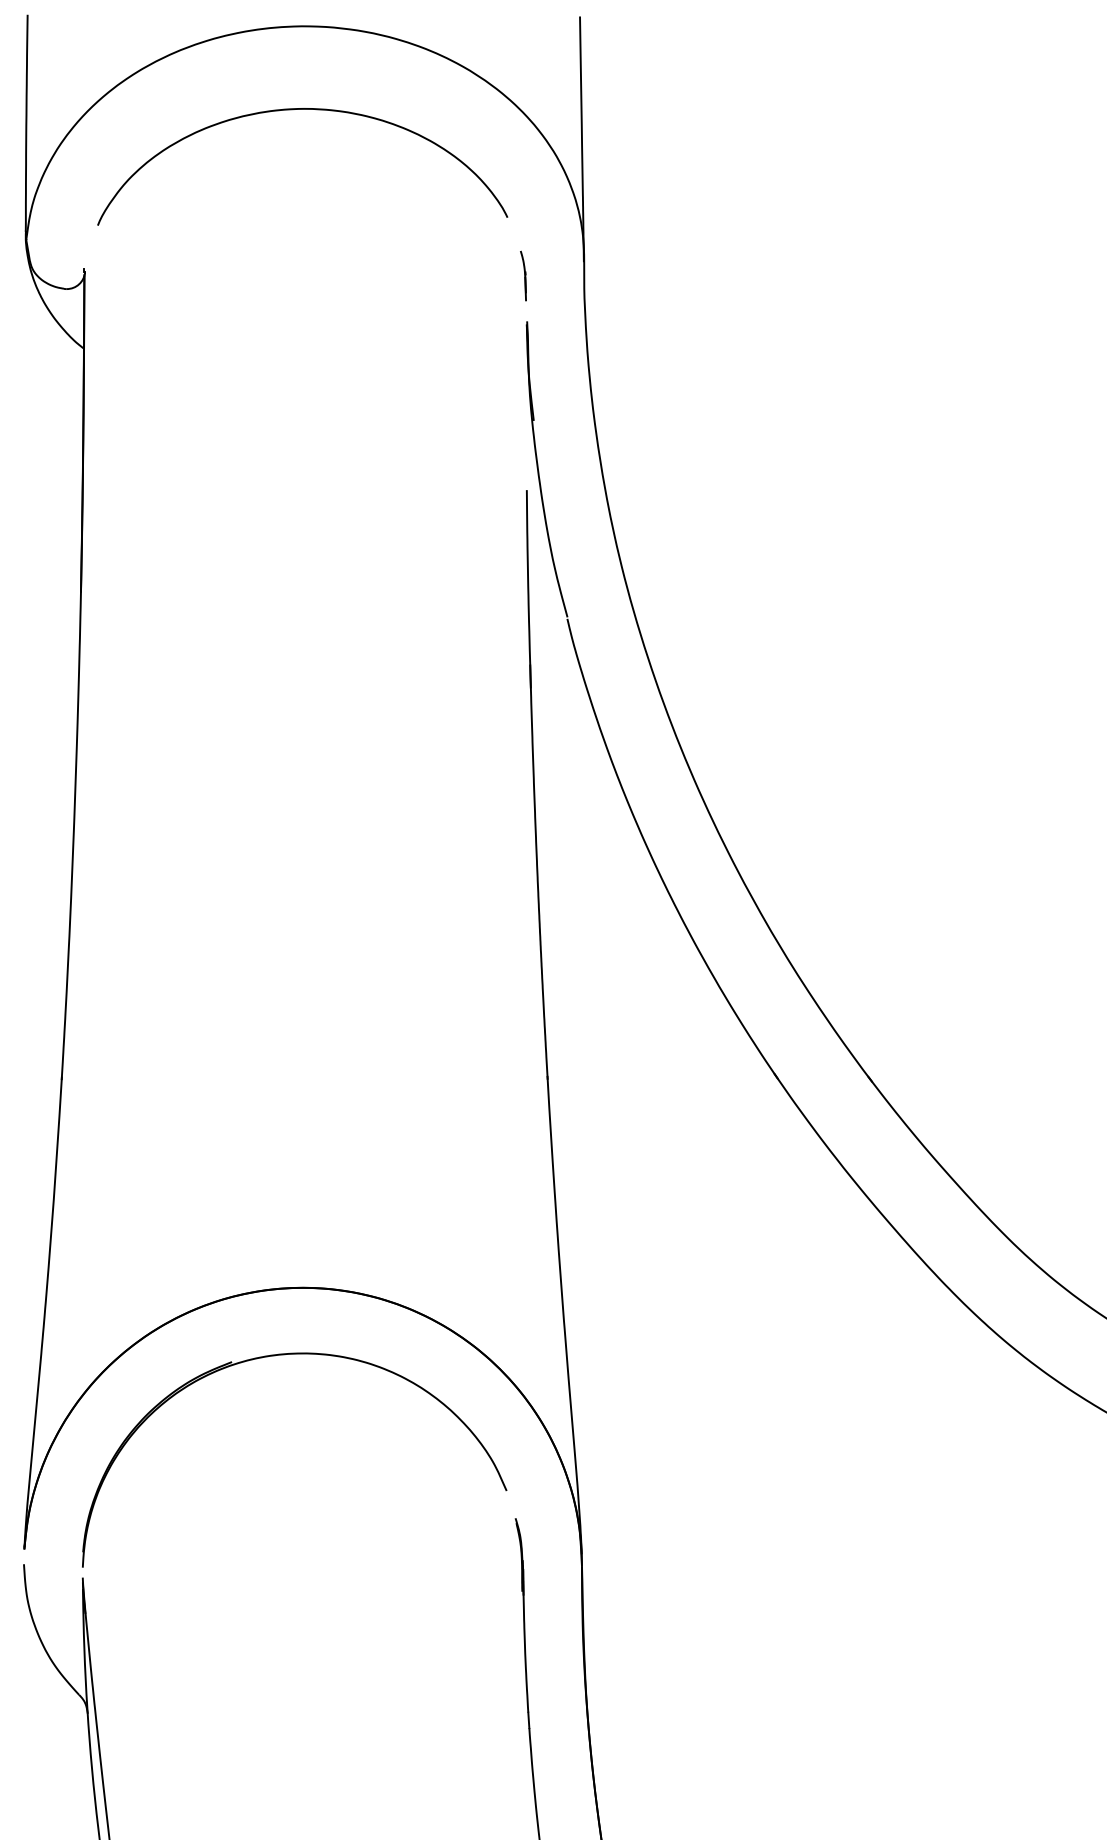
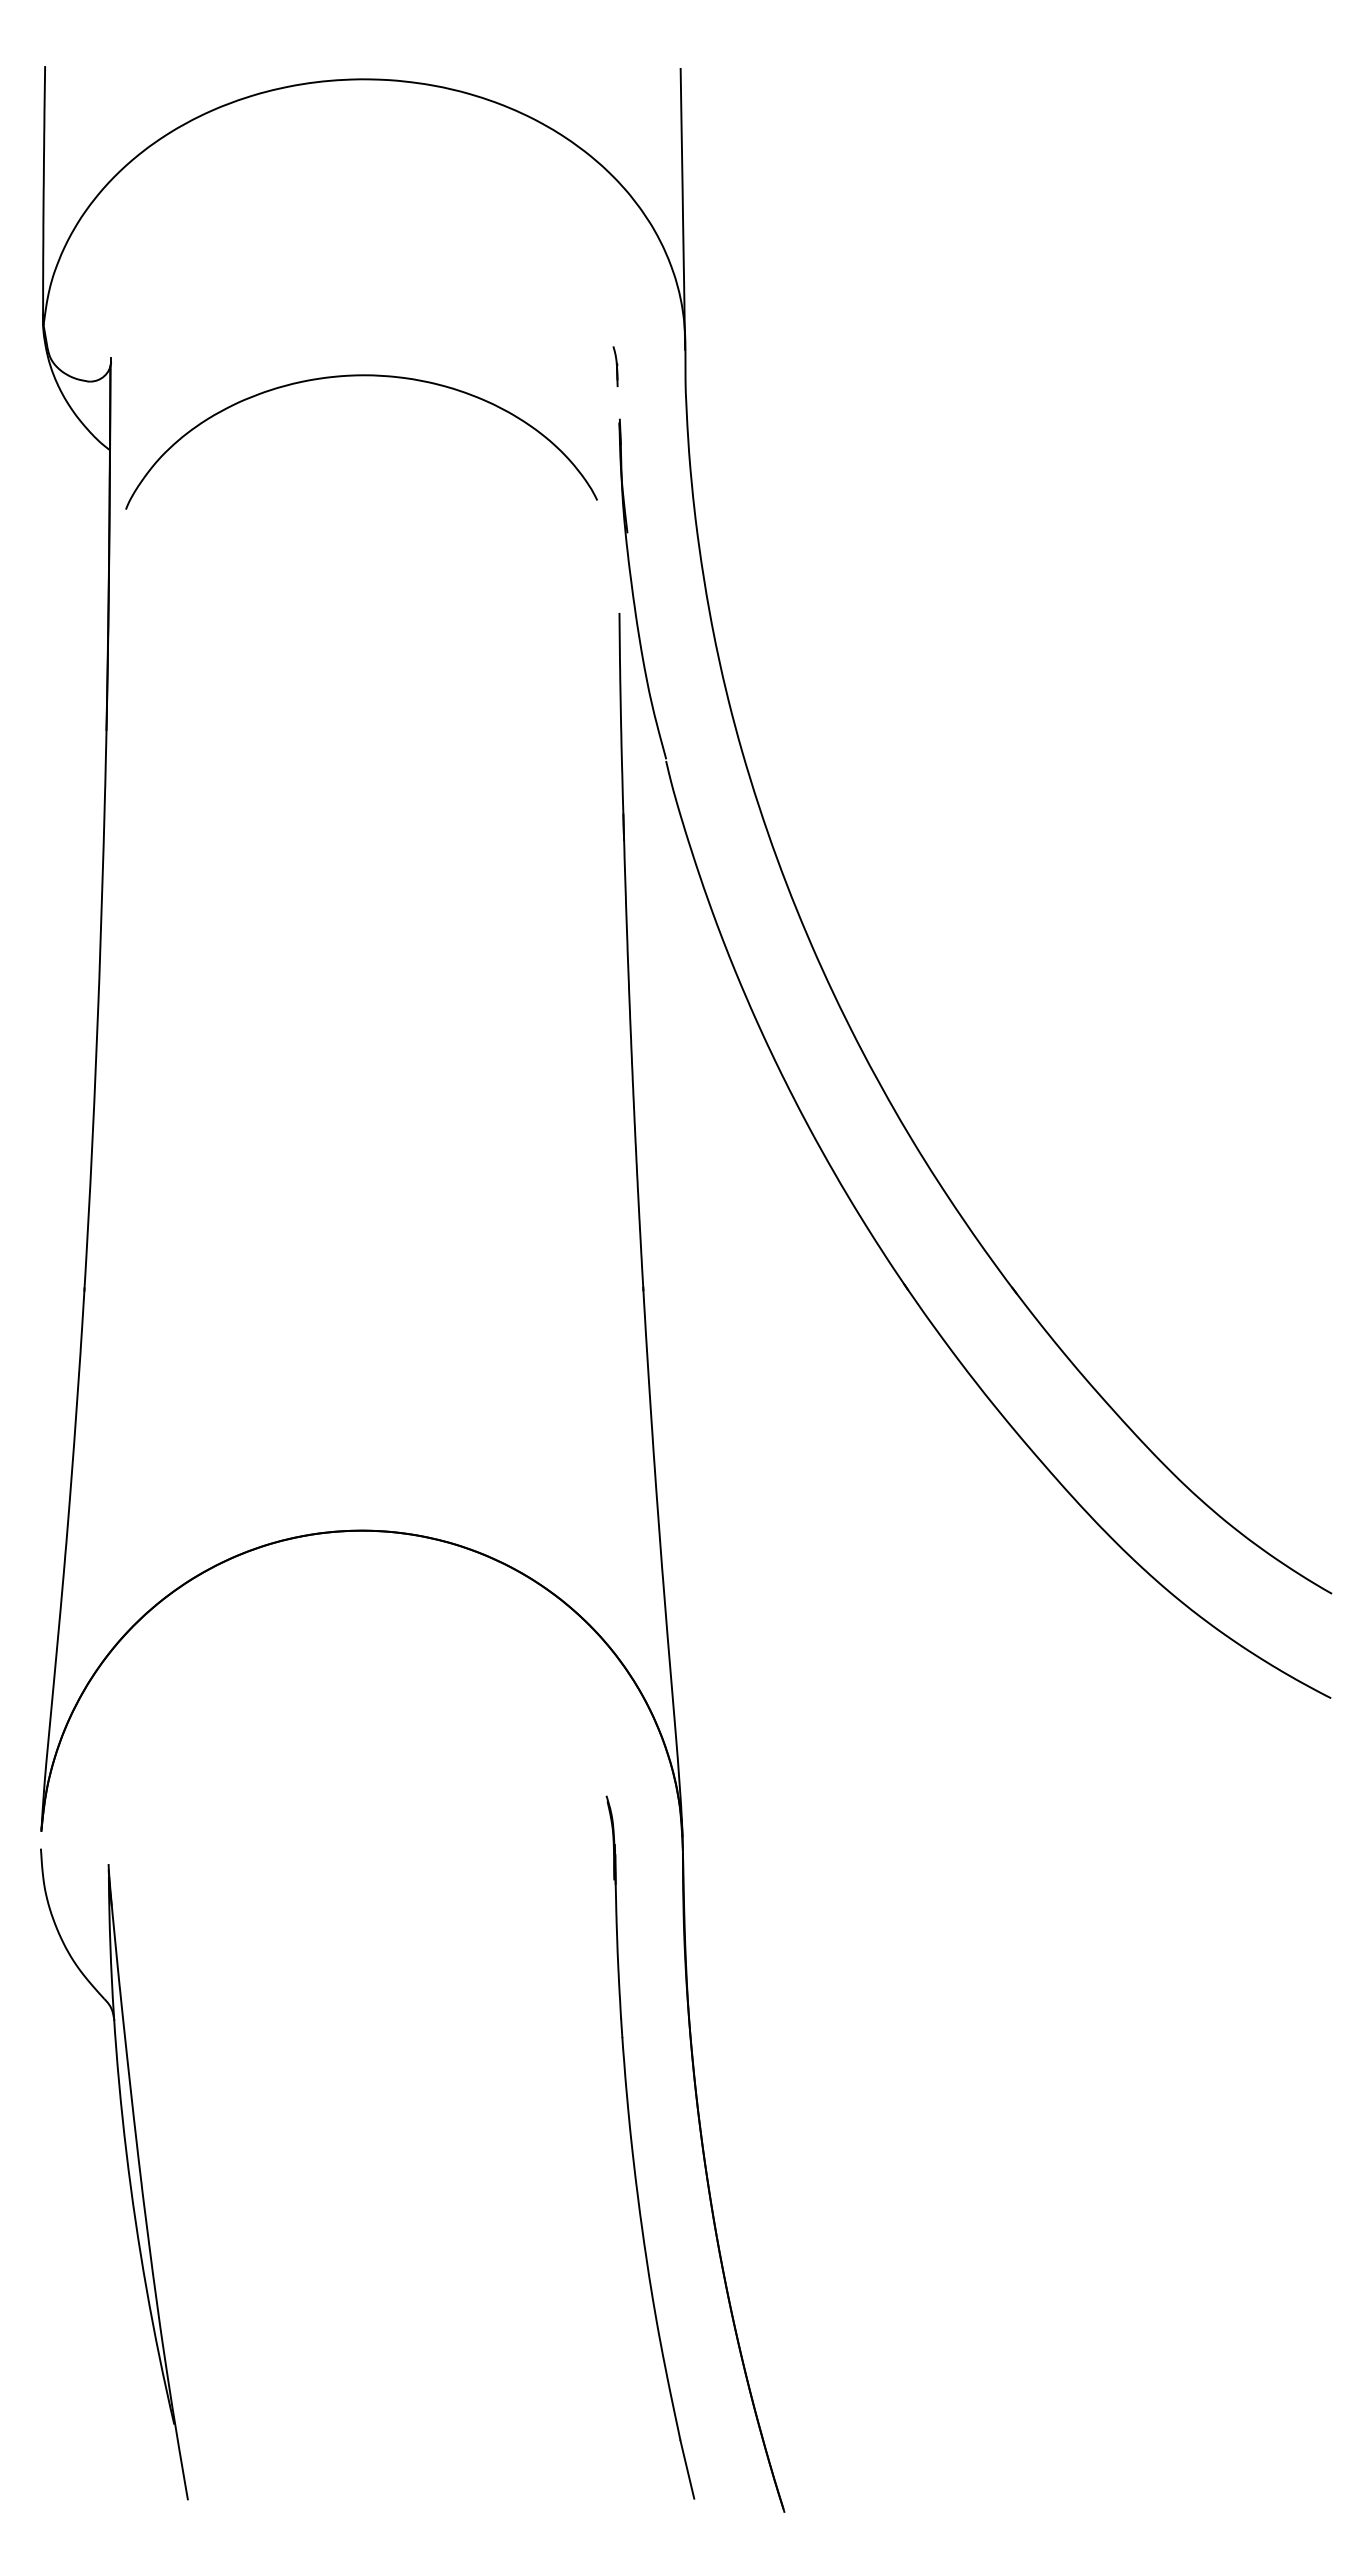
curve: (302, 109) -> (361, 376), moved
part: (523, 275) -> (615, 366), size x0.7
part: (283, 1355) -> (339, 1608), removed

